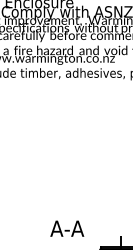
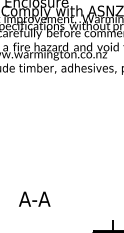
text: (67, 227) -> (34, 198), moved

